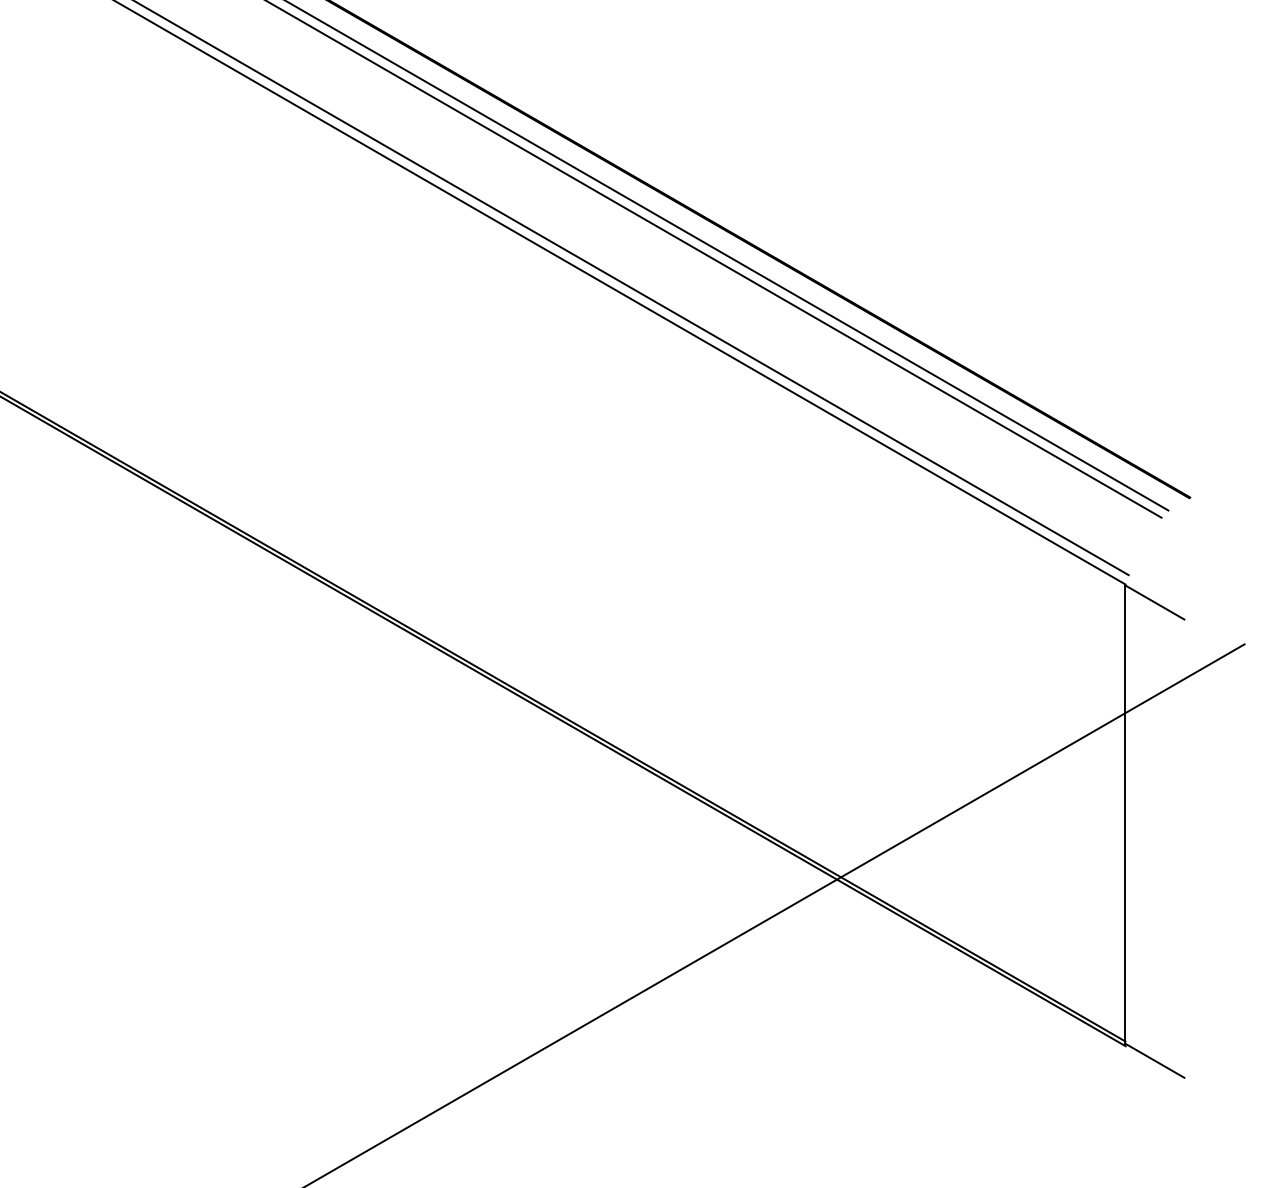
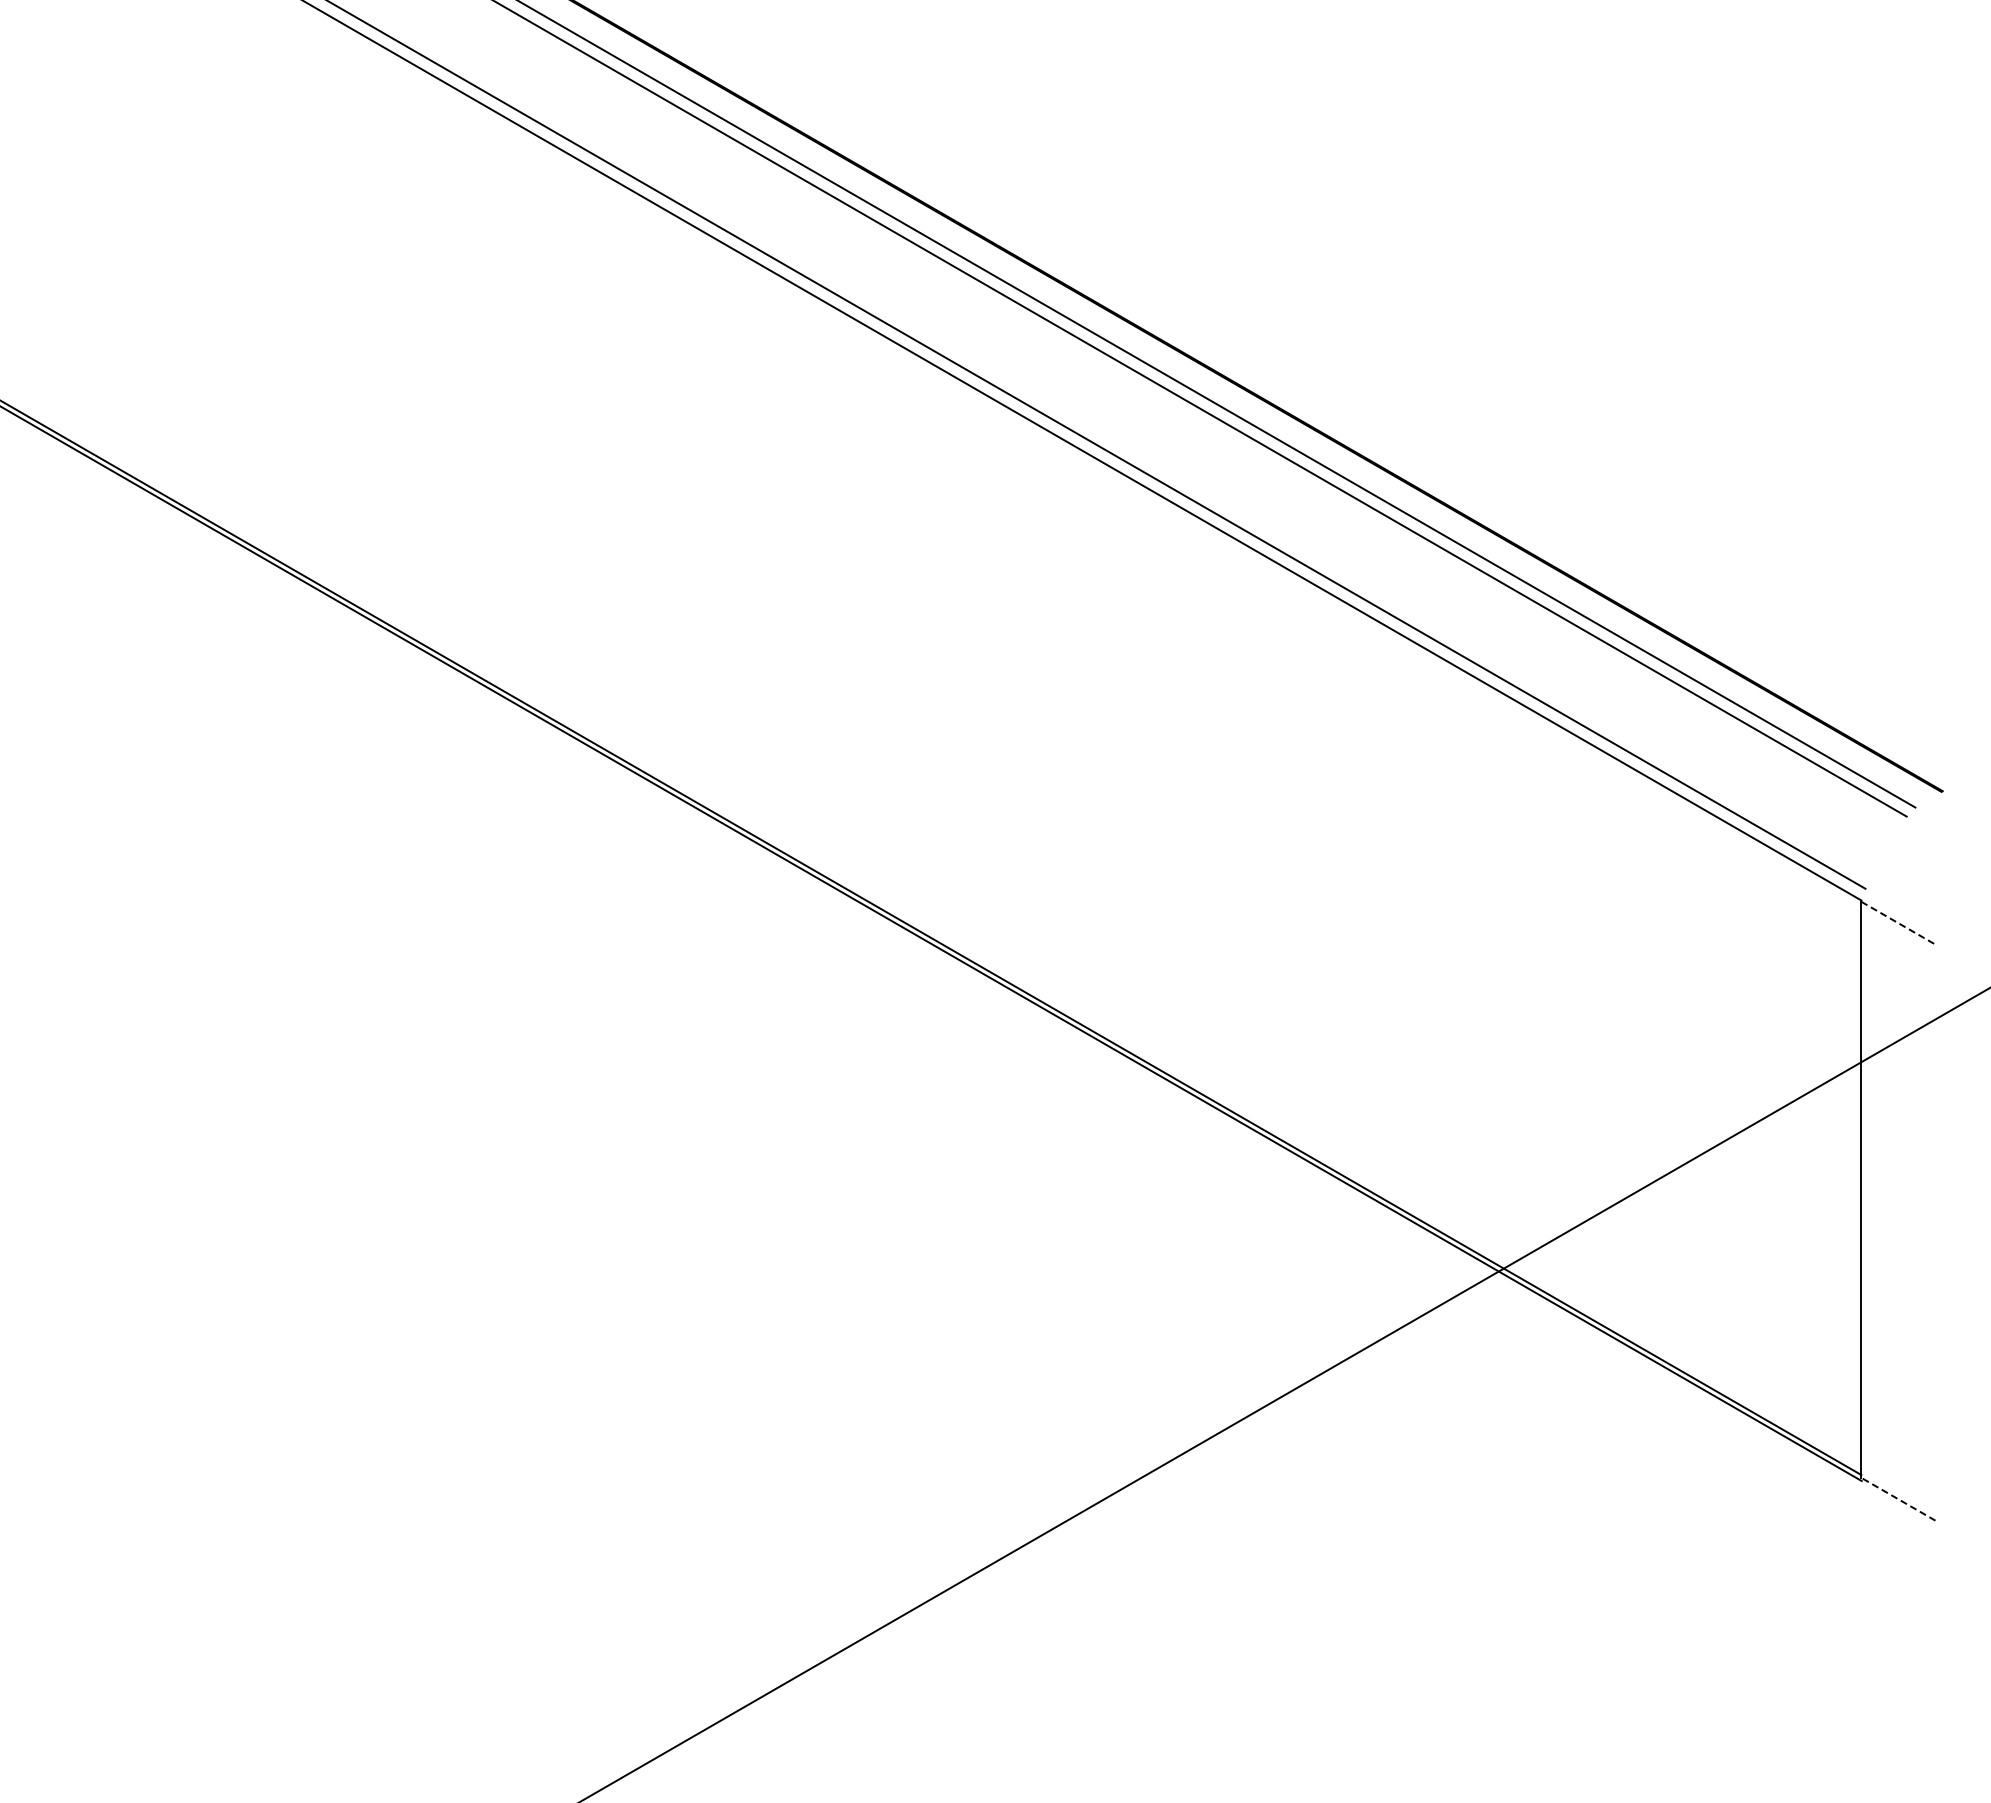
line: (1154, 602) -> (1898, 923), solid -> dashed
line: (1154, 1060) -> (1898, 1499), solid -> dashed

